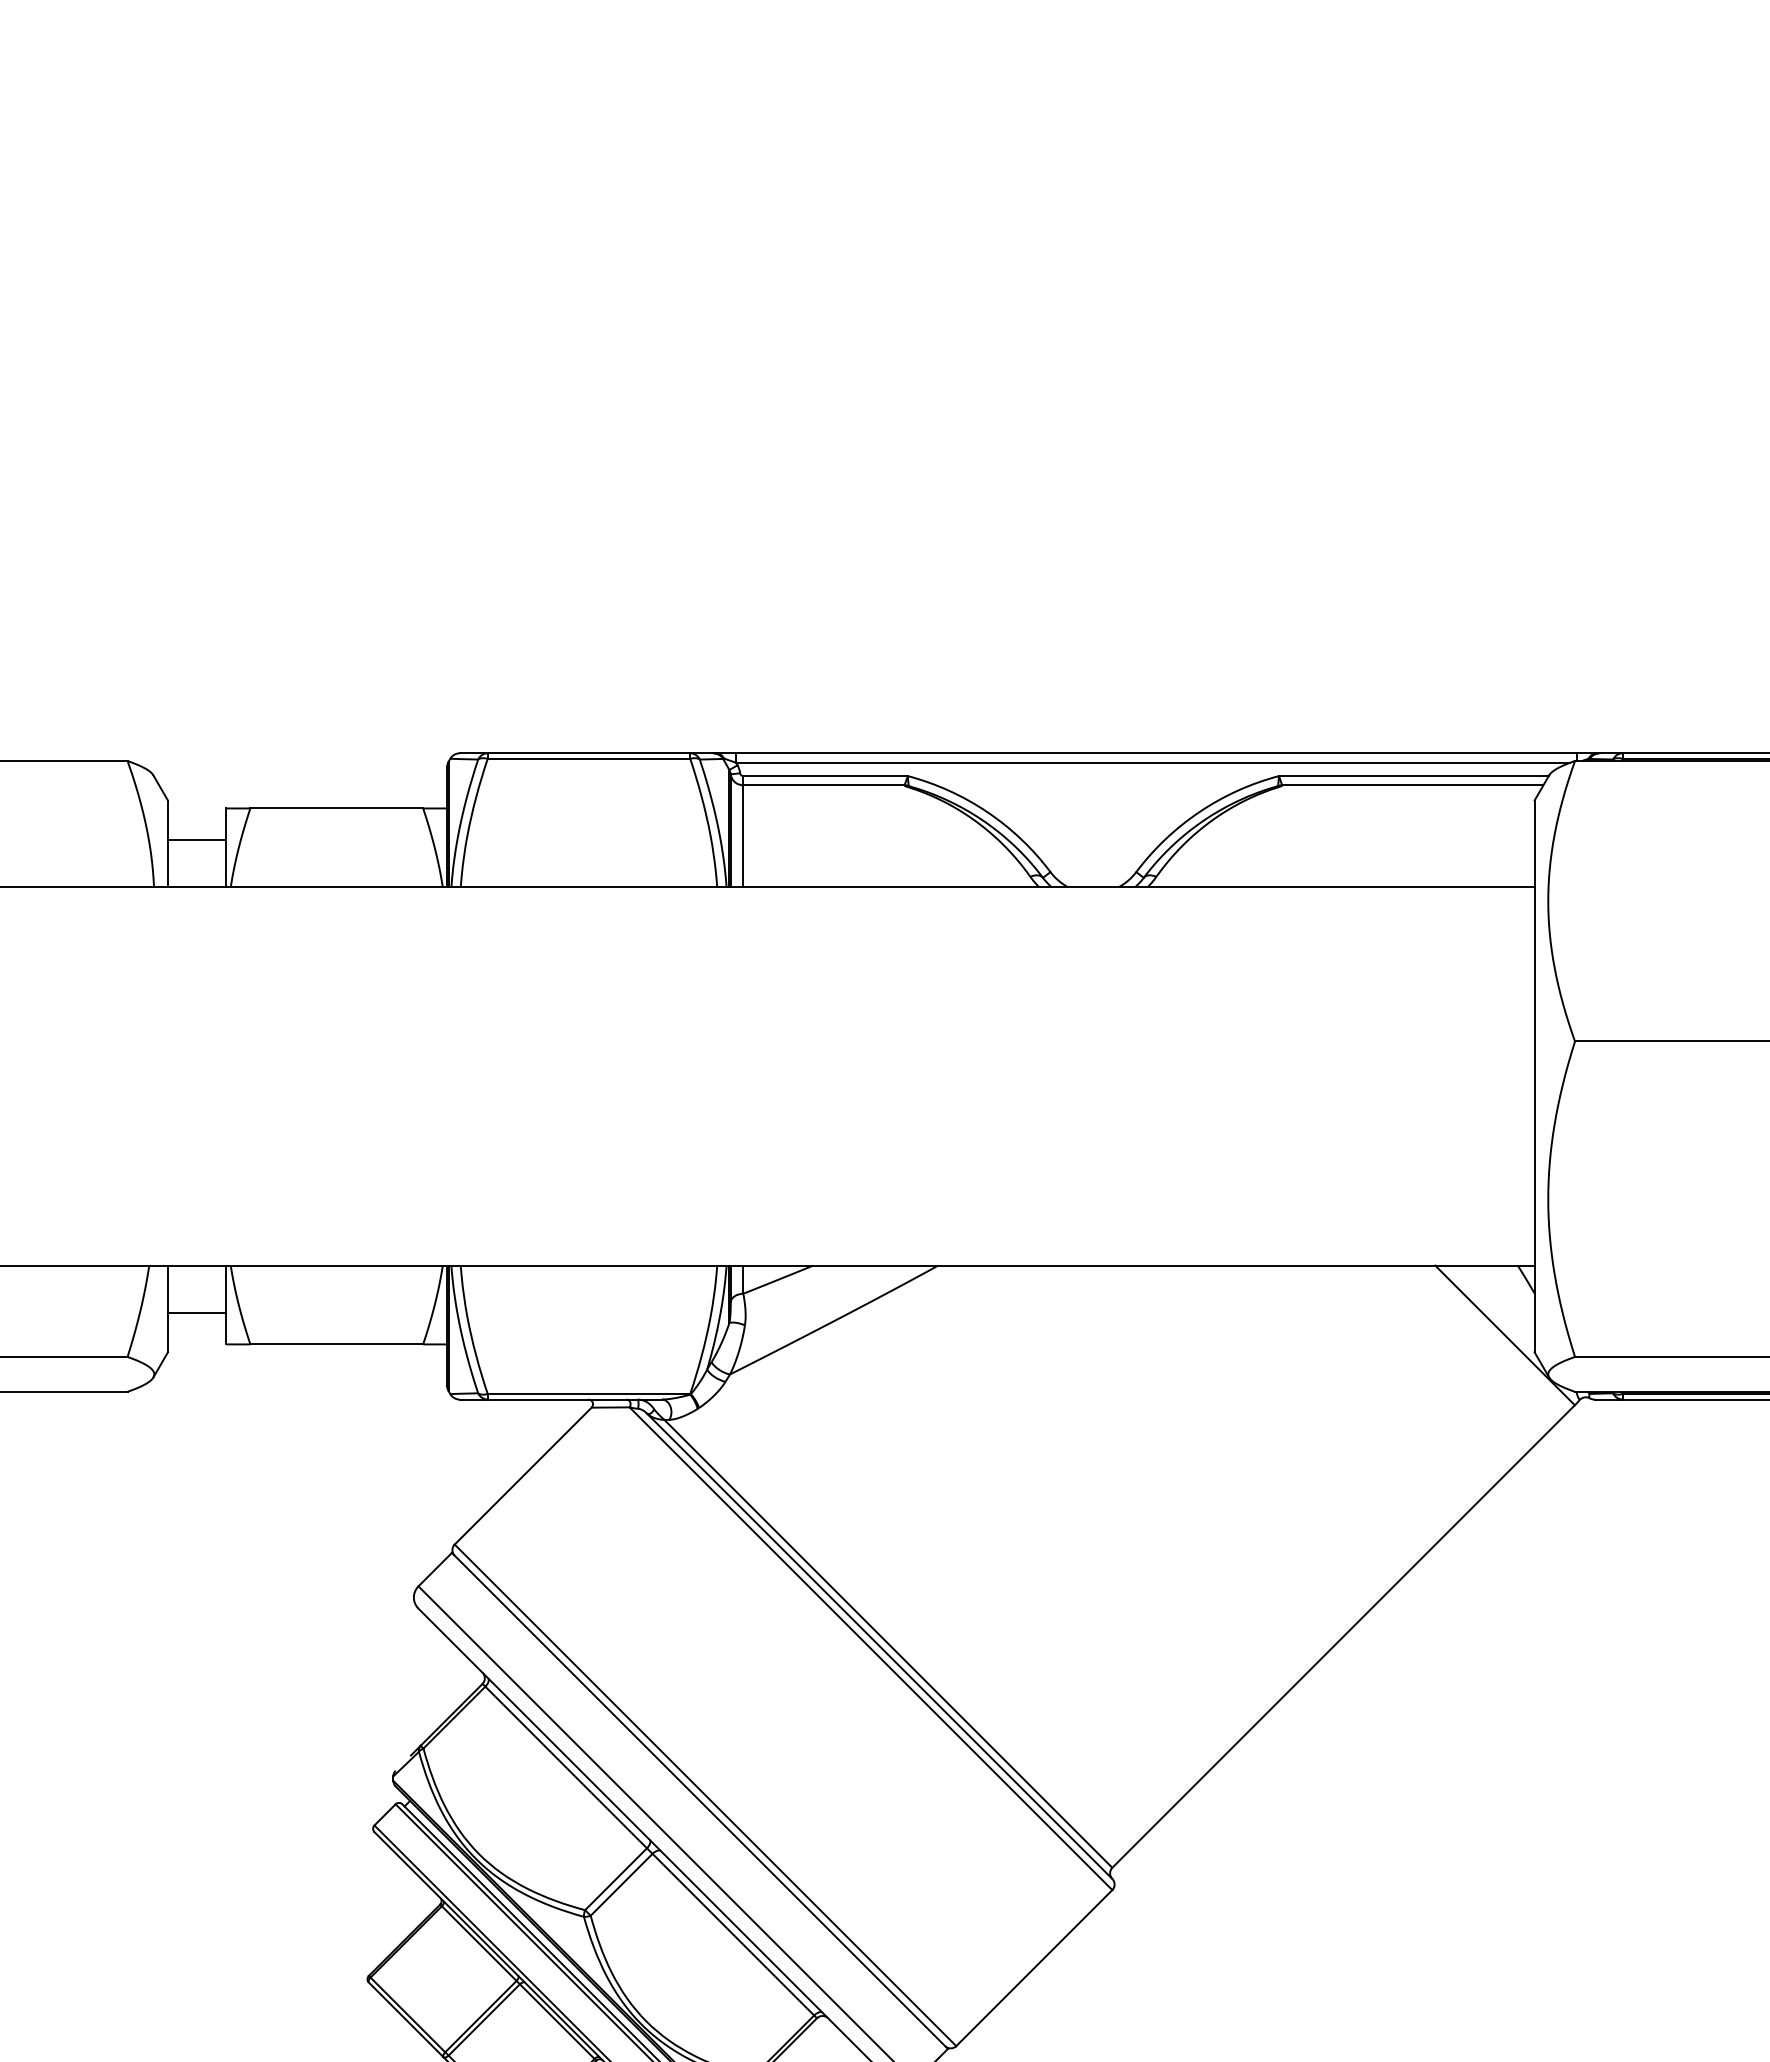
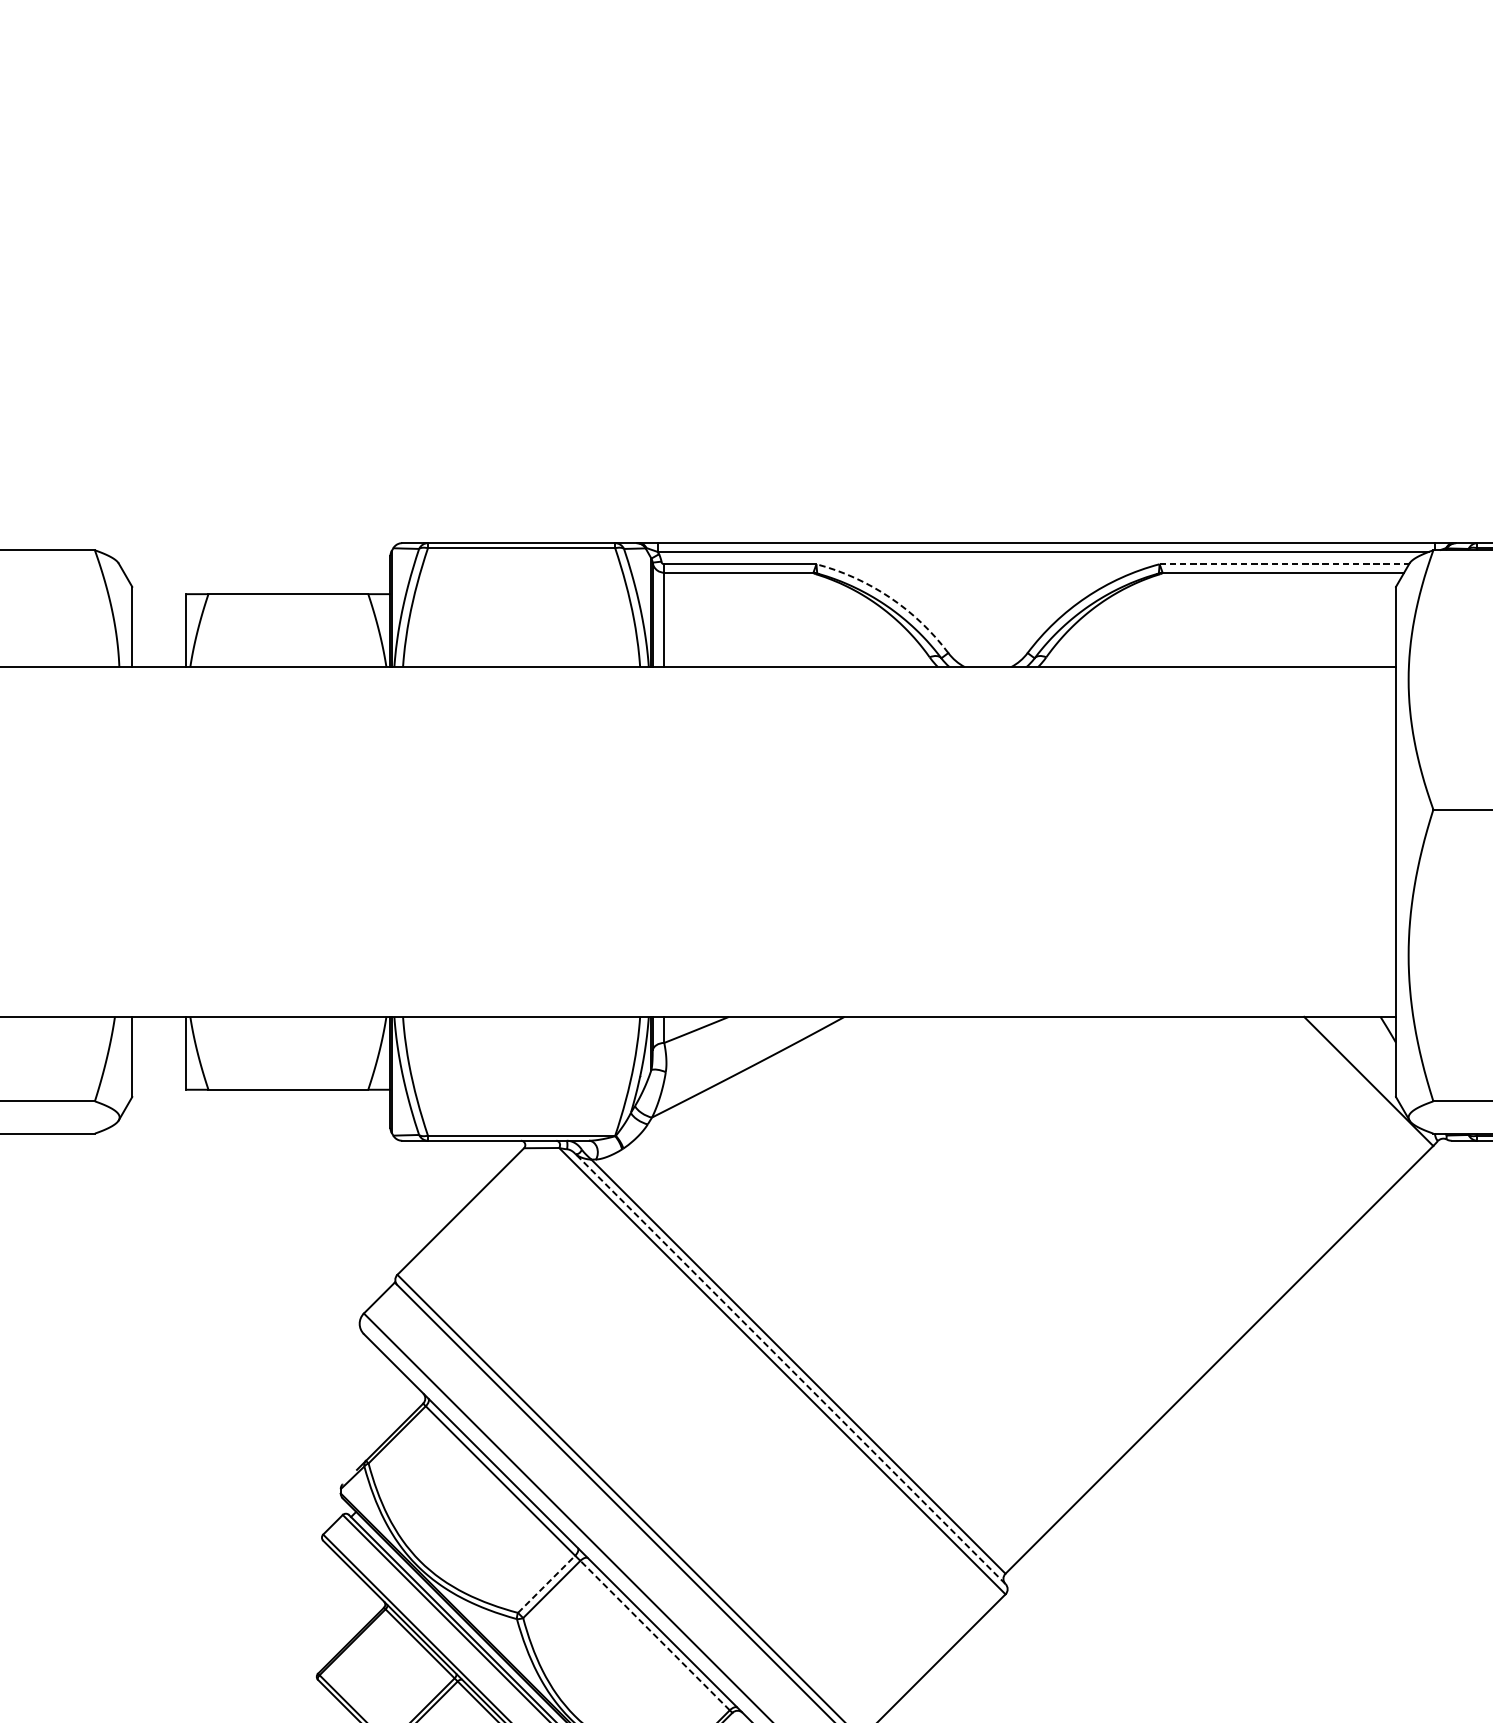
line: (1413, 776) -> (1284, 564), solid -> dashed
arc: (987, 812) -> (890, 597), solid -> dashed
line: (196, 839) -> (158, 622), removed
line: (196, 1312) -> (158, 1060), removed
line: (879, 1645) -> (790, 1368), solid -> dashed
line: (616, 1879) -> (547, 1584), solid -> dashed
line: (733, 1934) -> (655, 1635), solid -> dashed

